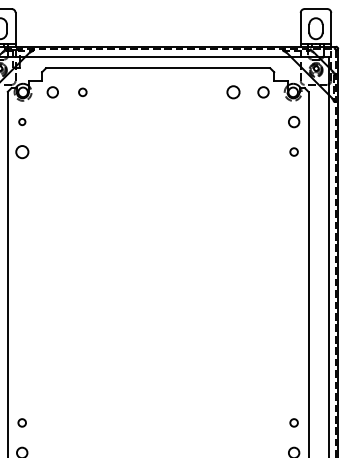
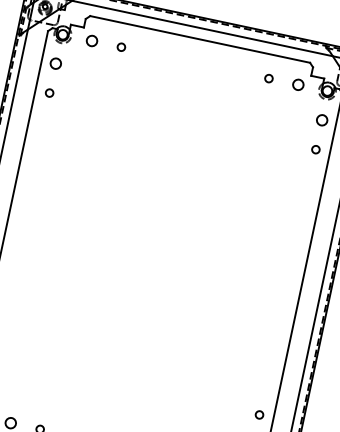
circle: (233, 92) -> (268, 78), size x0.62
circle: (22, 121) -> (56, 63), size x1.67
circle: (21, 151) -> (49, 92), size x0.62

